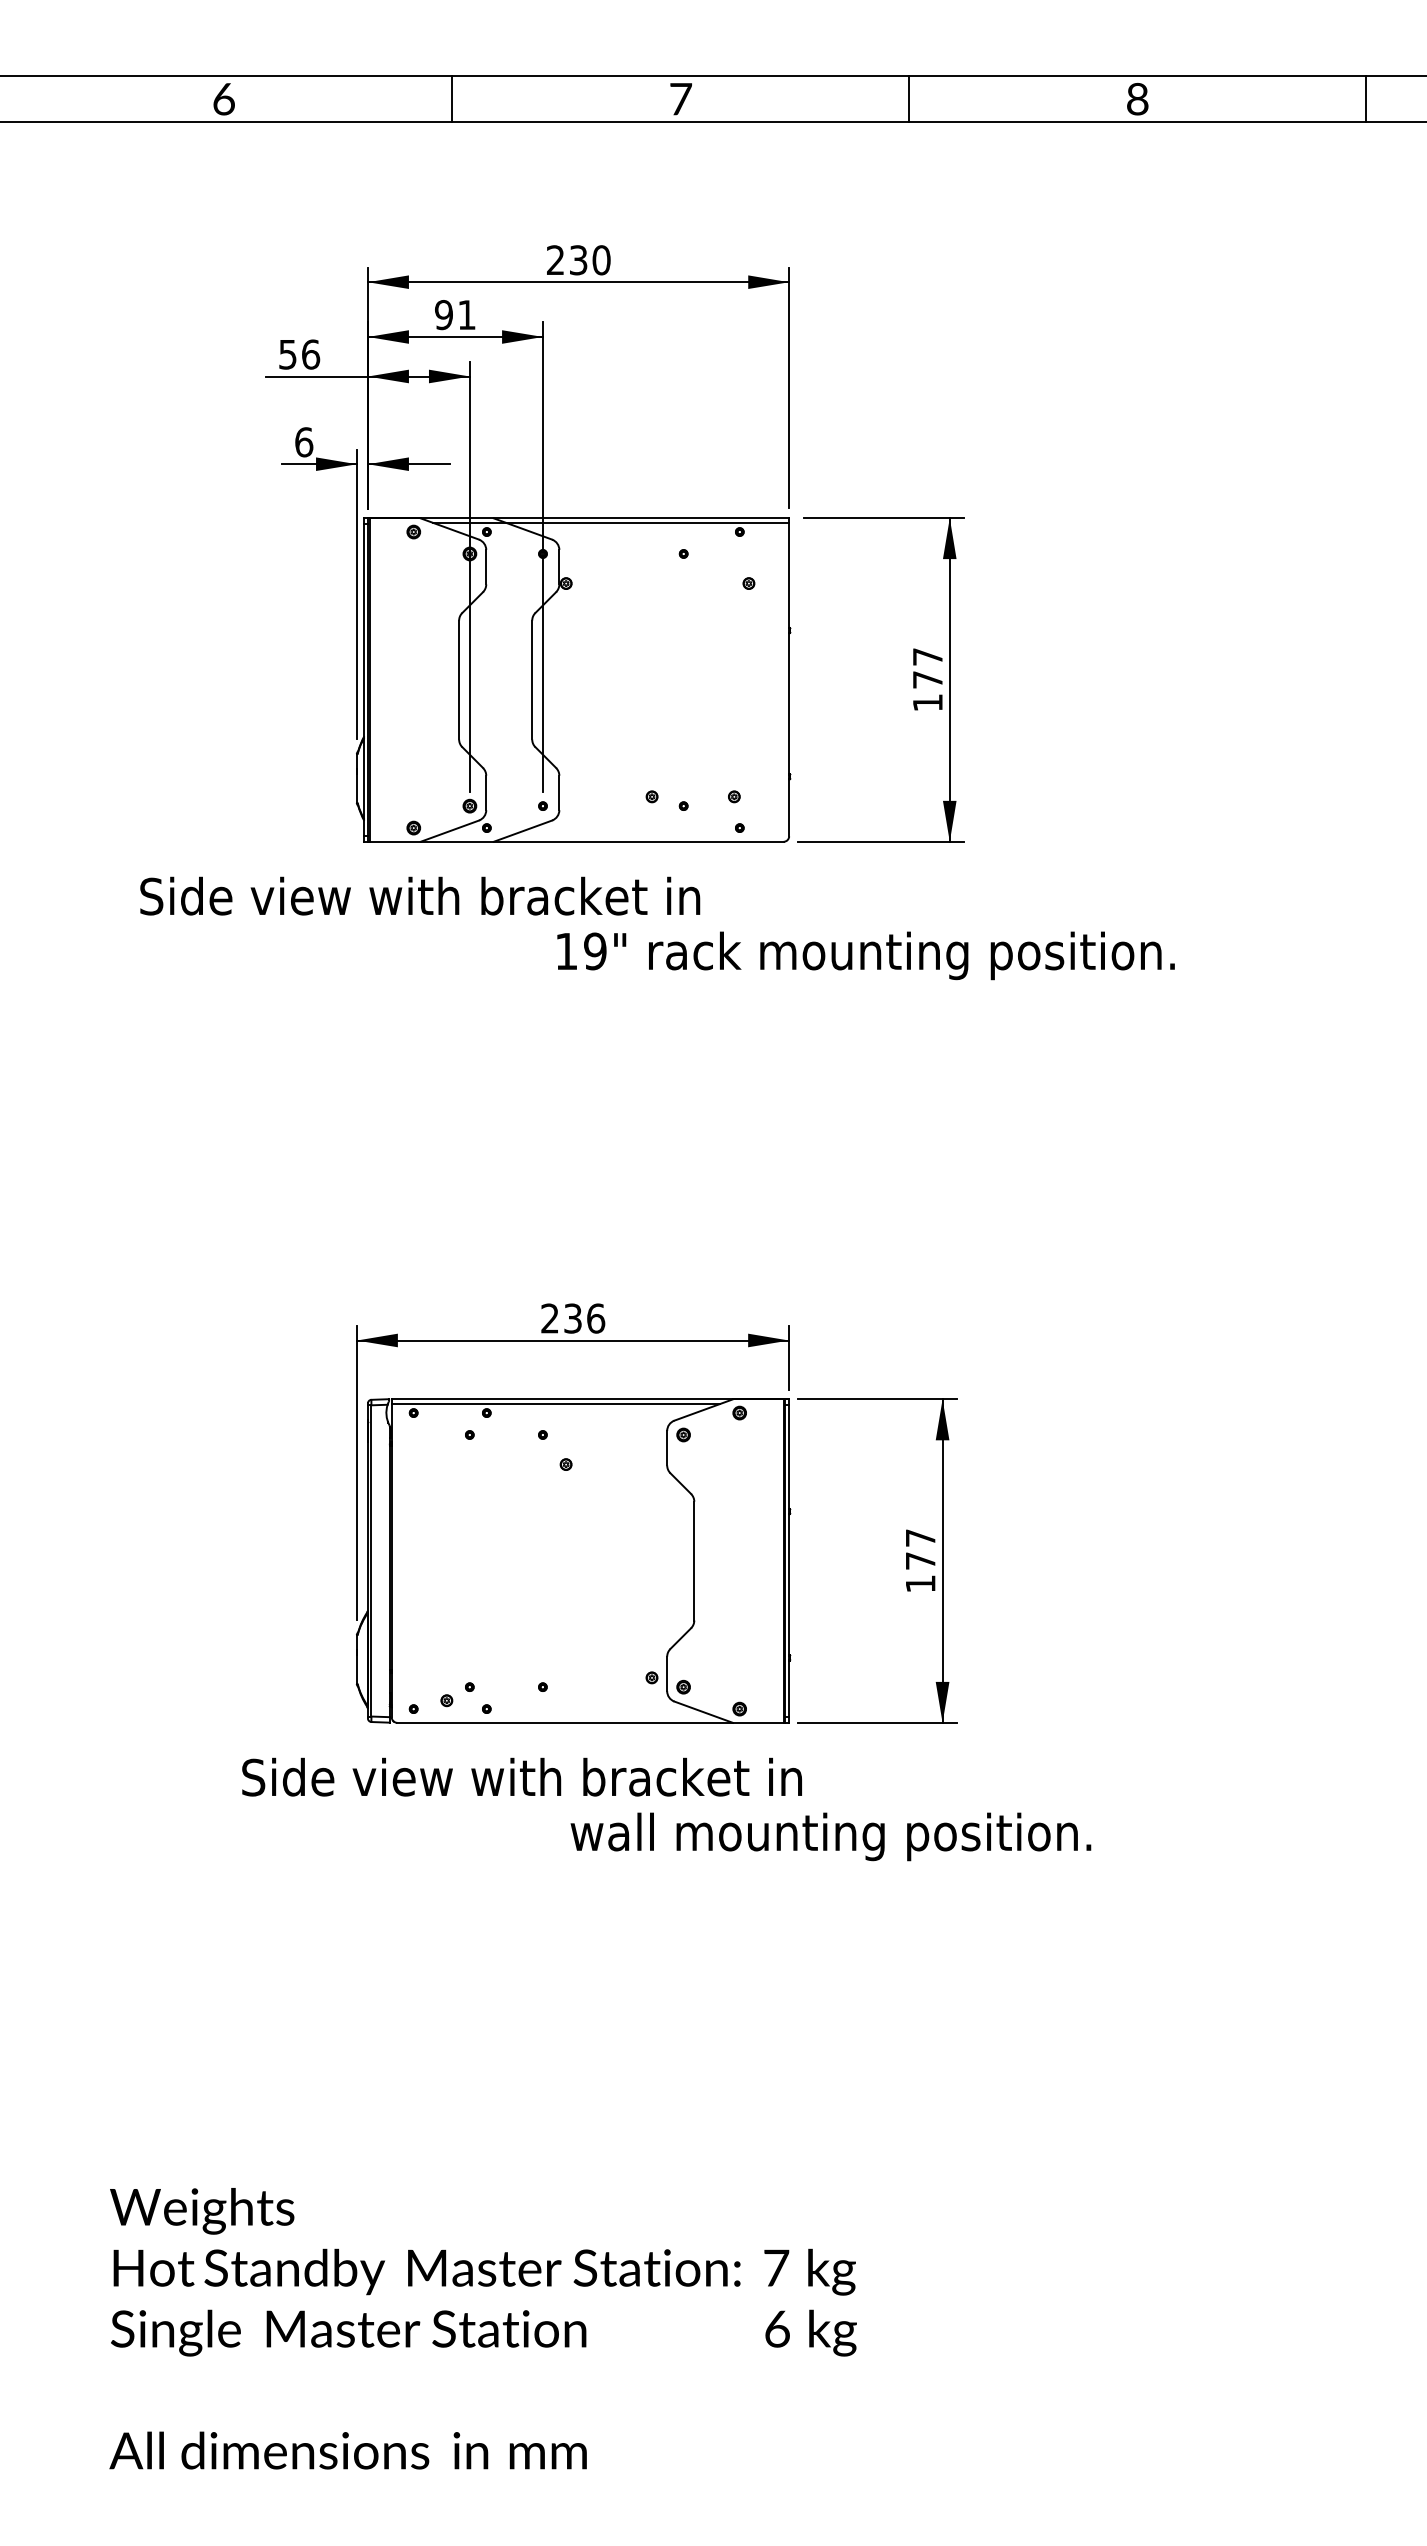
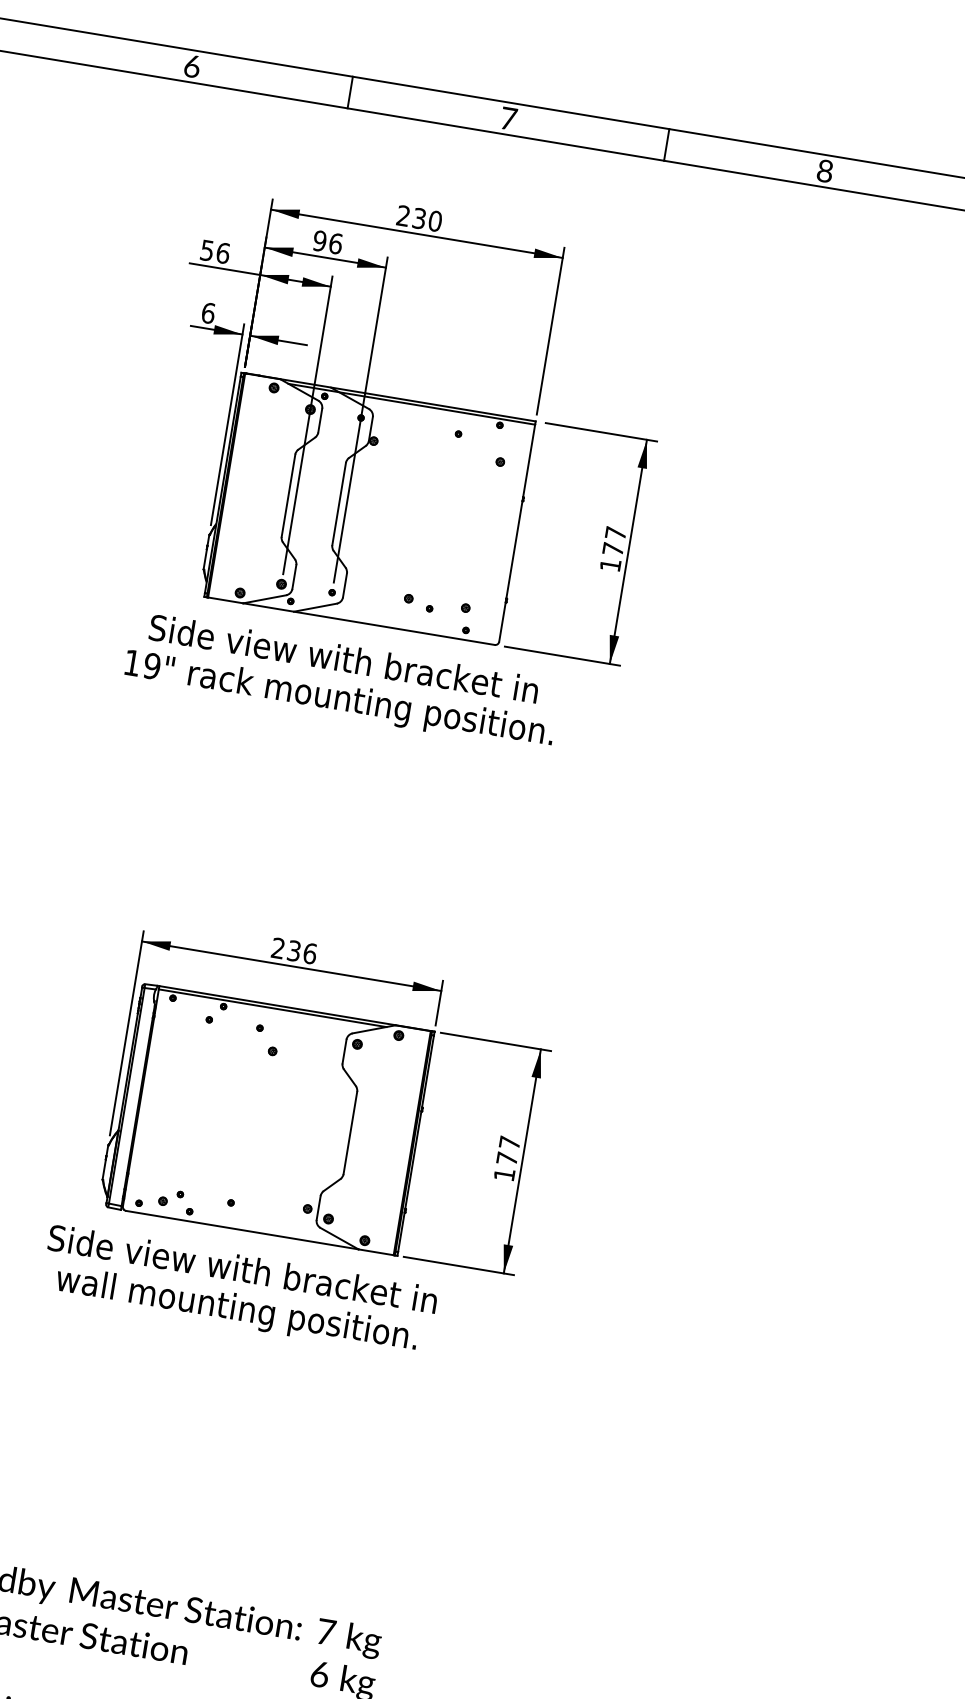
text: (467, 315) -> (336, 244), 91 -> 96
text: (420, 895) -> (344, 658), moved
text: (865, 955) -> (338, 700), moved
text: (521, 1776) -> (242, 1268), moved
text: (830, 1836) -> (236, 1310), moved

